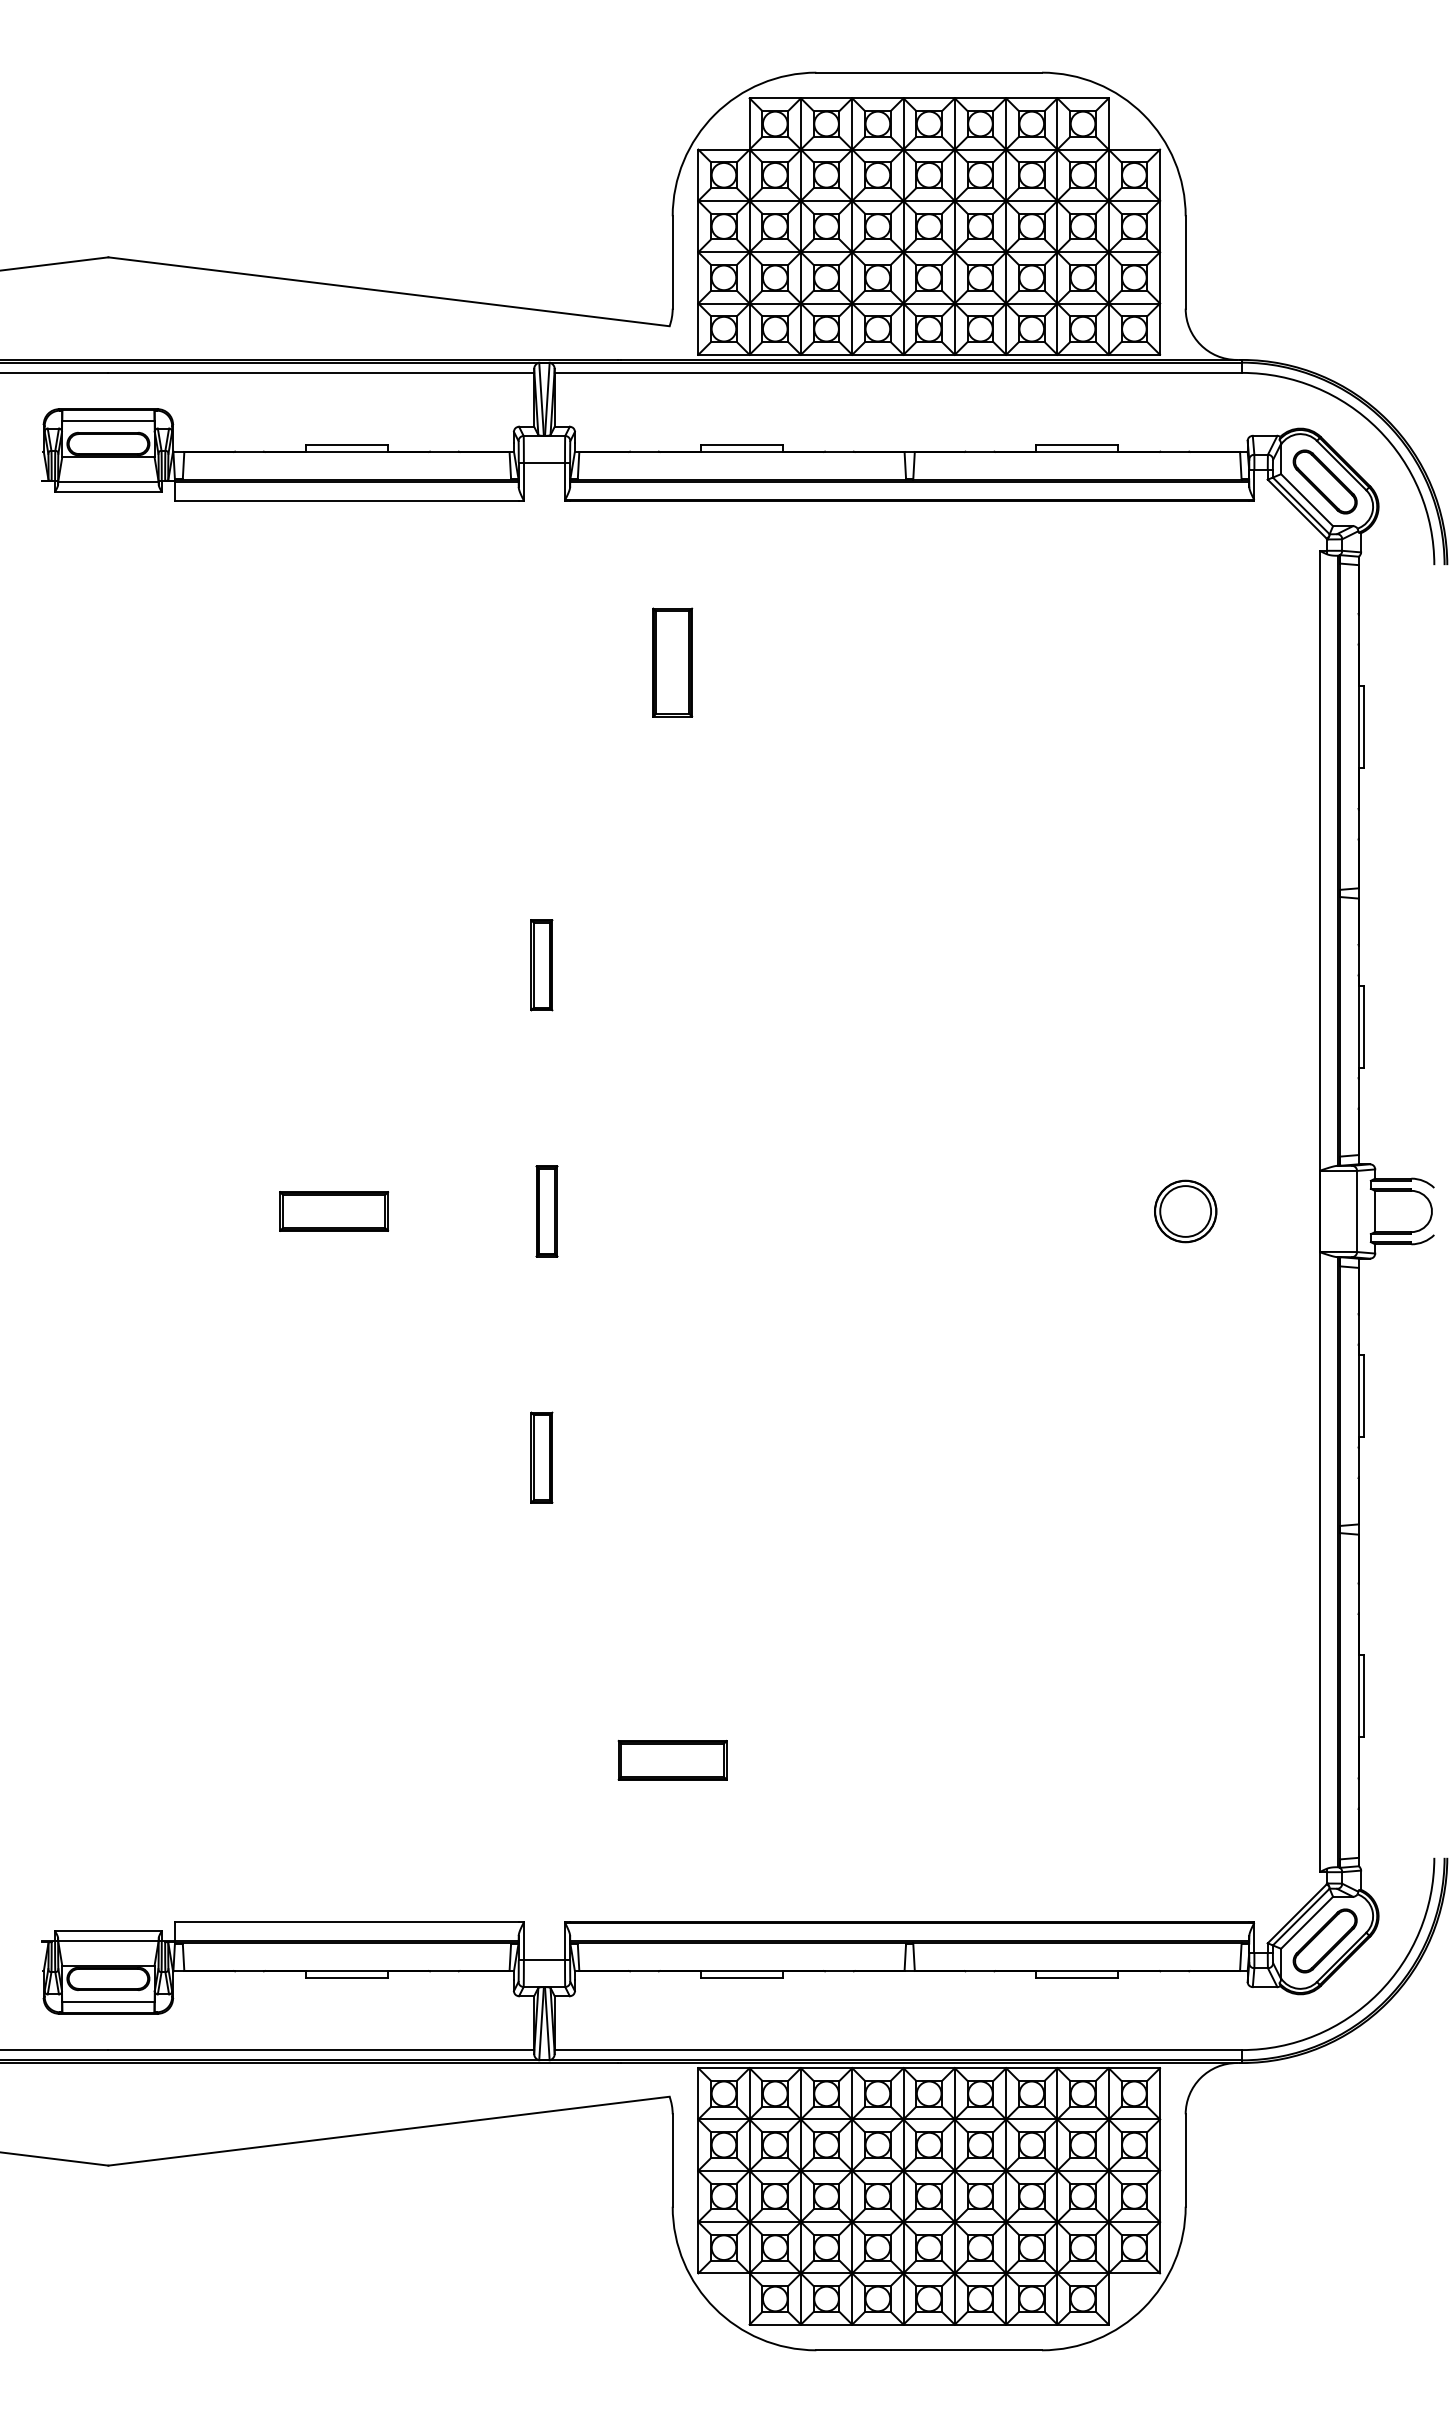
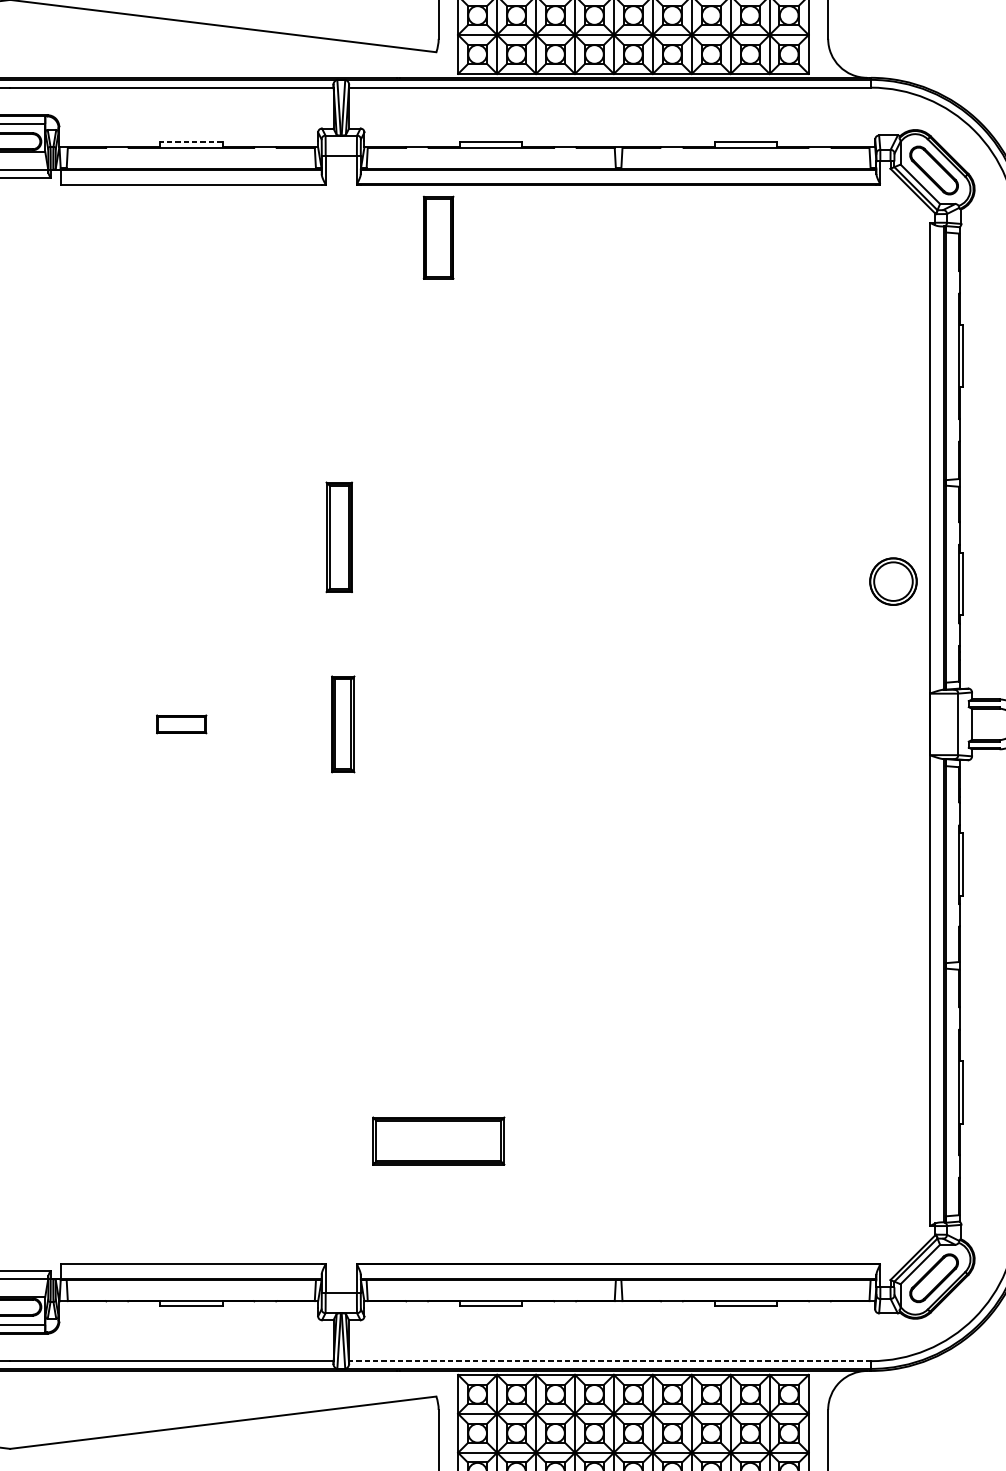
line: (346, 445) -> (190, 142), solid -> dashed
part: (672, 662) -> (438, 237), moved
part: (541, 965) -> (339, 537), size x1.6
part: (334, 1211) -> (181, 724), size x0.6
part: (546, 1211) -> (342, 724), size x1.4
part: (1185, 1211) -> (893, 581), moved
part: (541, 1457) -> (339, 911), removed
part: (672, 1760) -> (438, 1141), size x1.6
line: (898, 2050) -> (610, 1361), solid -> dashed

